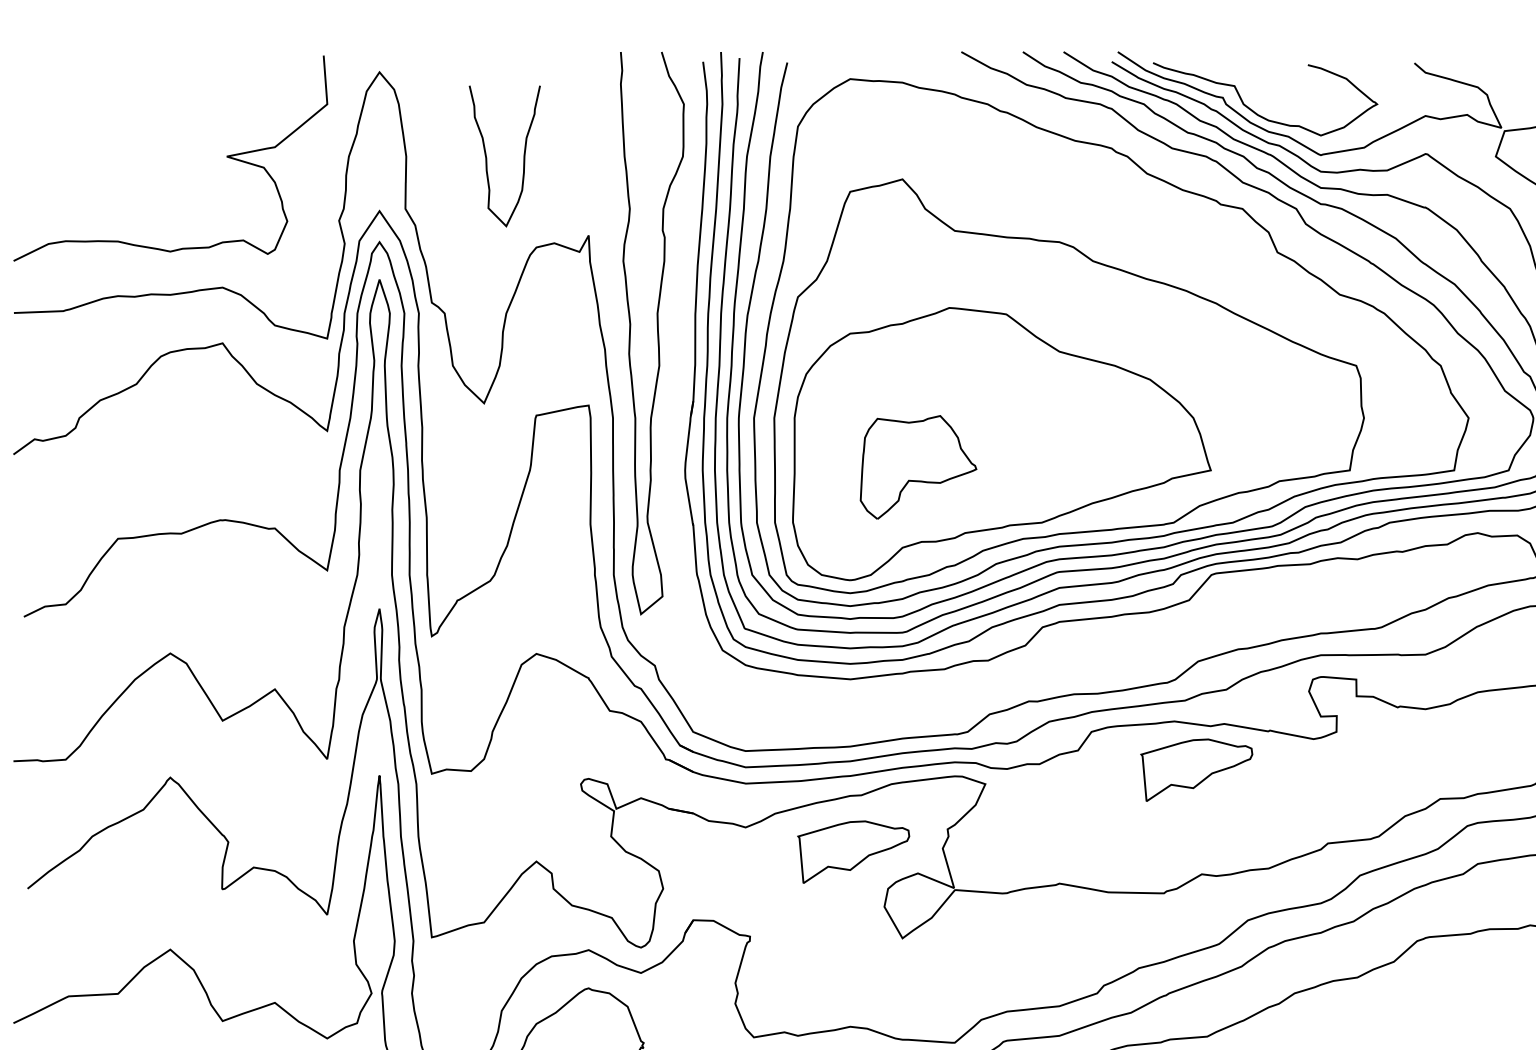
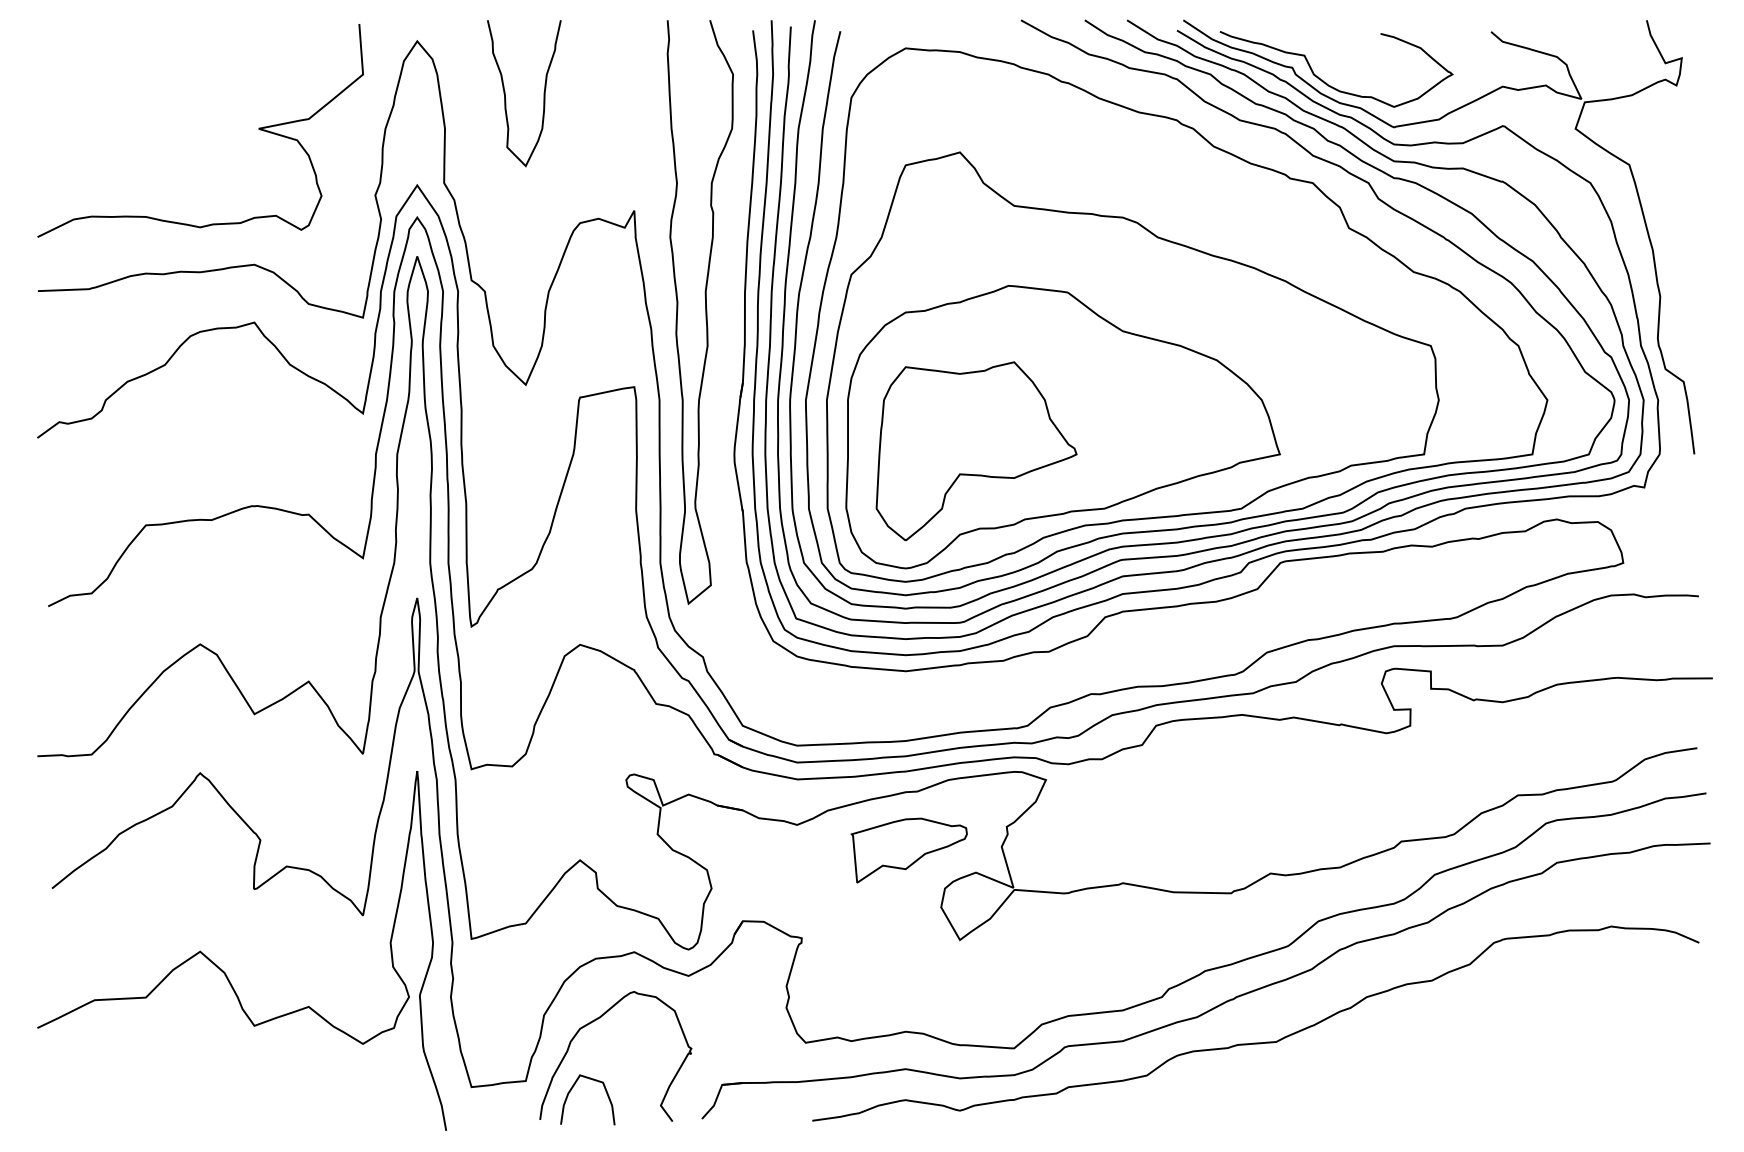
curve: (486, 156) -> (505, 93), moved
part: (918, 467) -> (976, 451), size x1.67
part: (1196, 770) -> (1264, 765), removed

